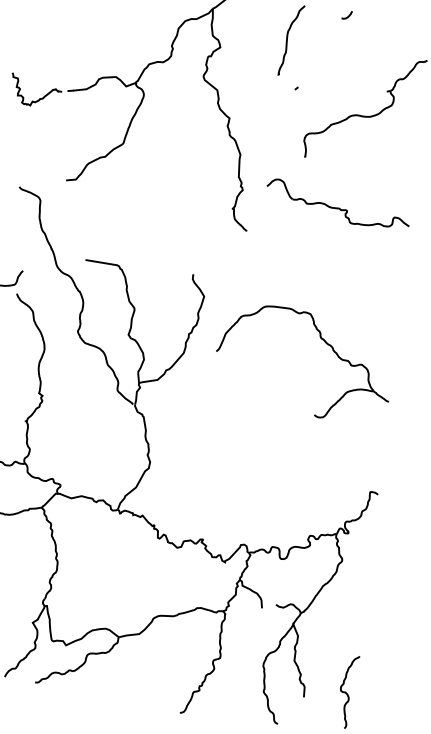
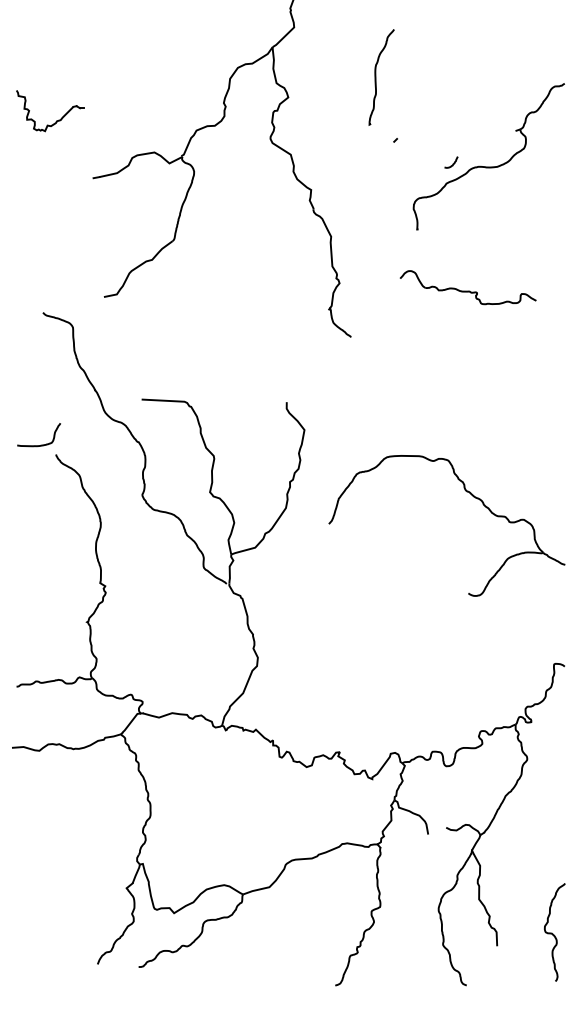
curve: (347, 15) -> (452, 163), moved
part: (39, 98) -> (56, 120), moved
part: (337, 204) -> (467, 287), size x0.7
part: (326, 343) -> (473, 497), moved

